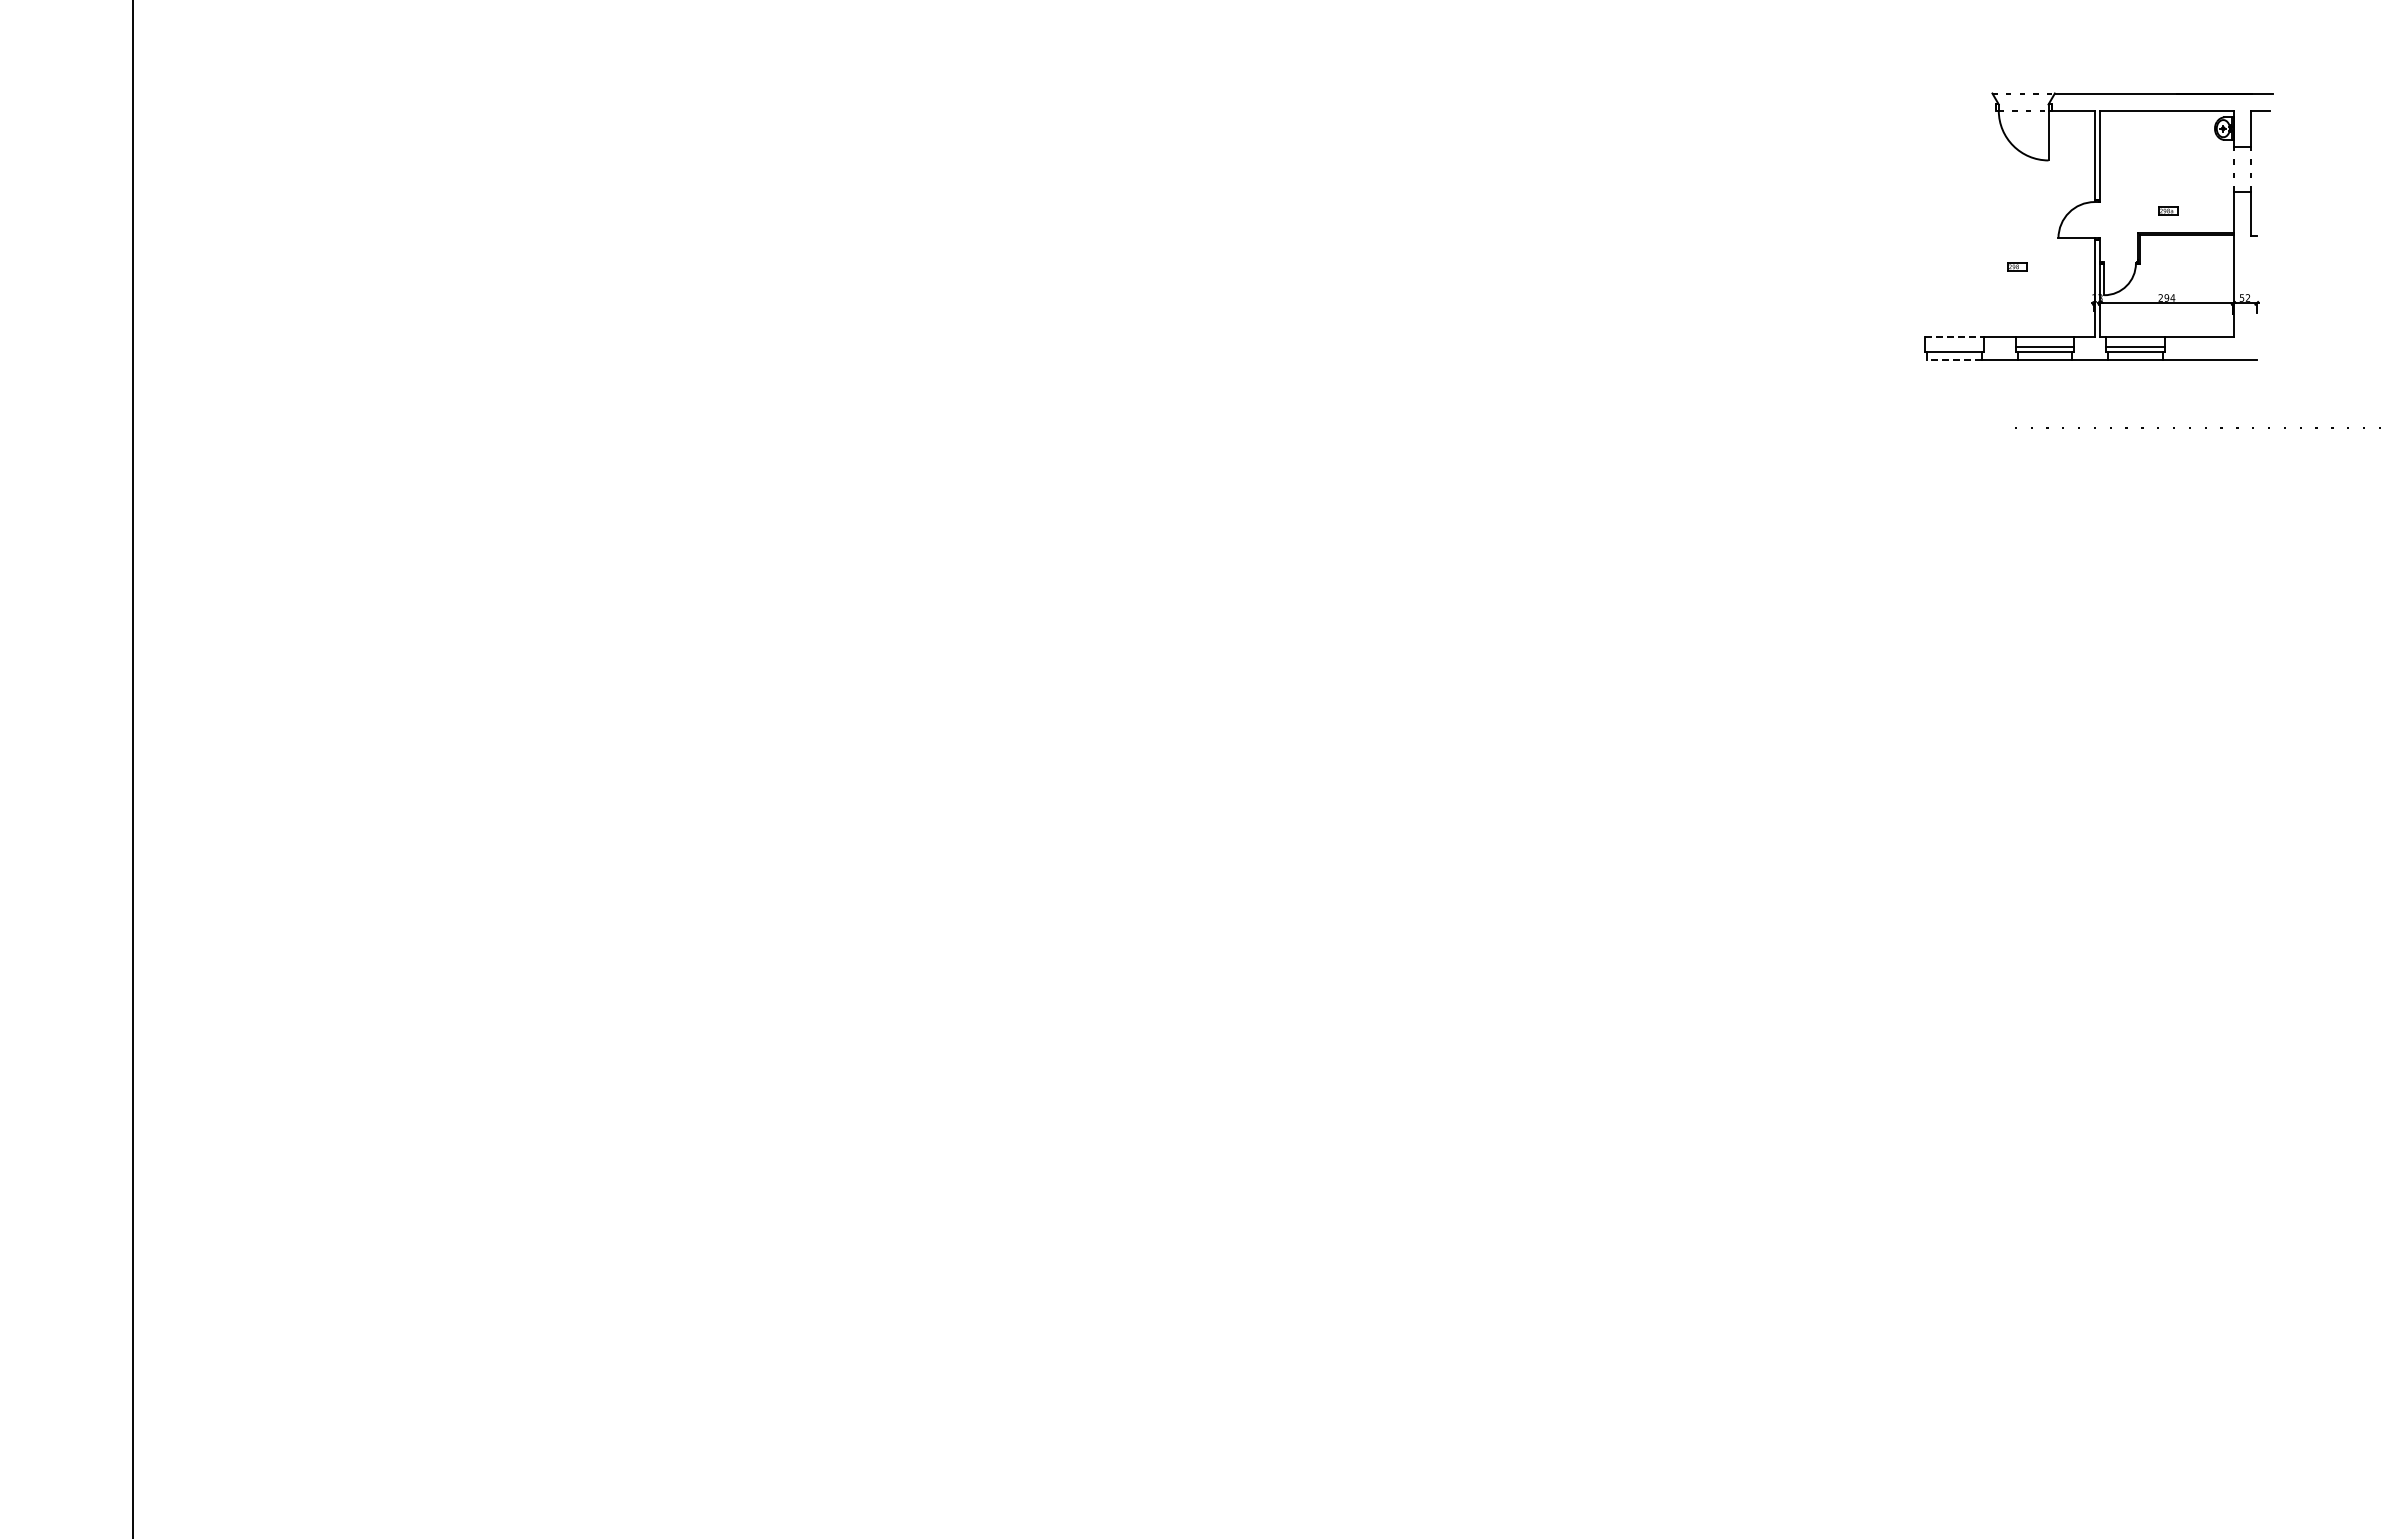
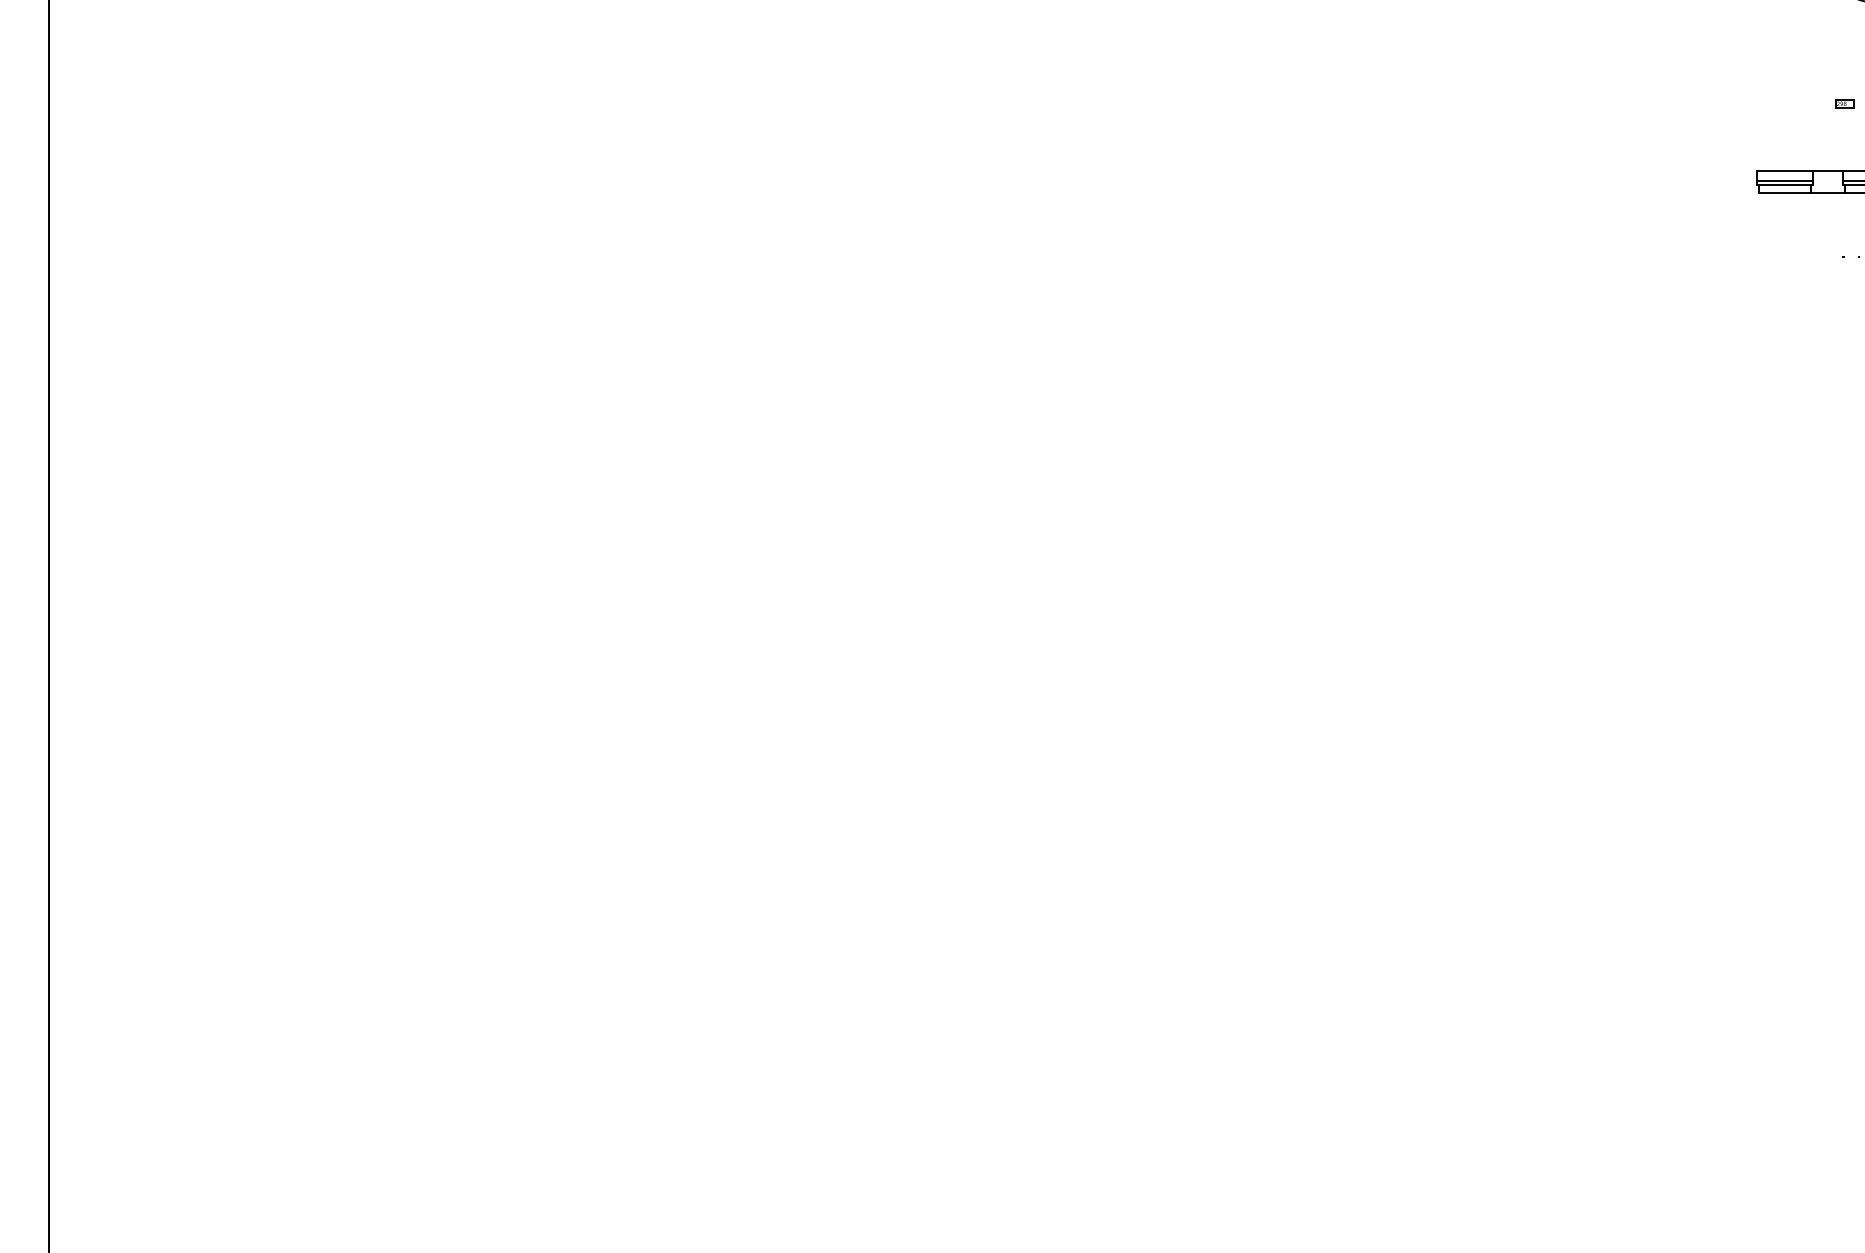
line: (1954, 336) -> (1785, 170), dashed -> solid
line: (1954, 347) -> (1785, 180), added
line: (1953, 359) -> (1784, 192), dashed -> solid

